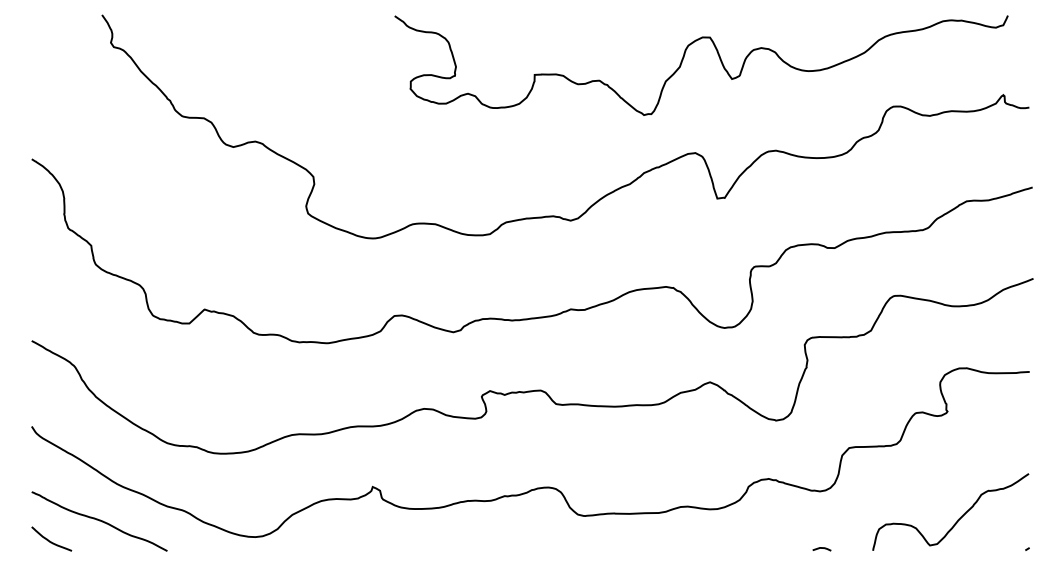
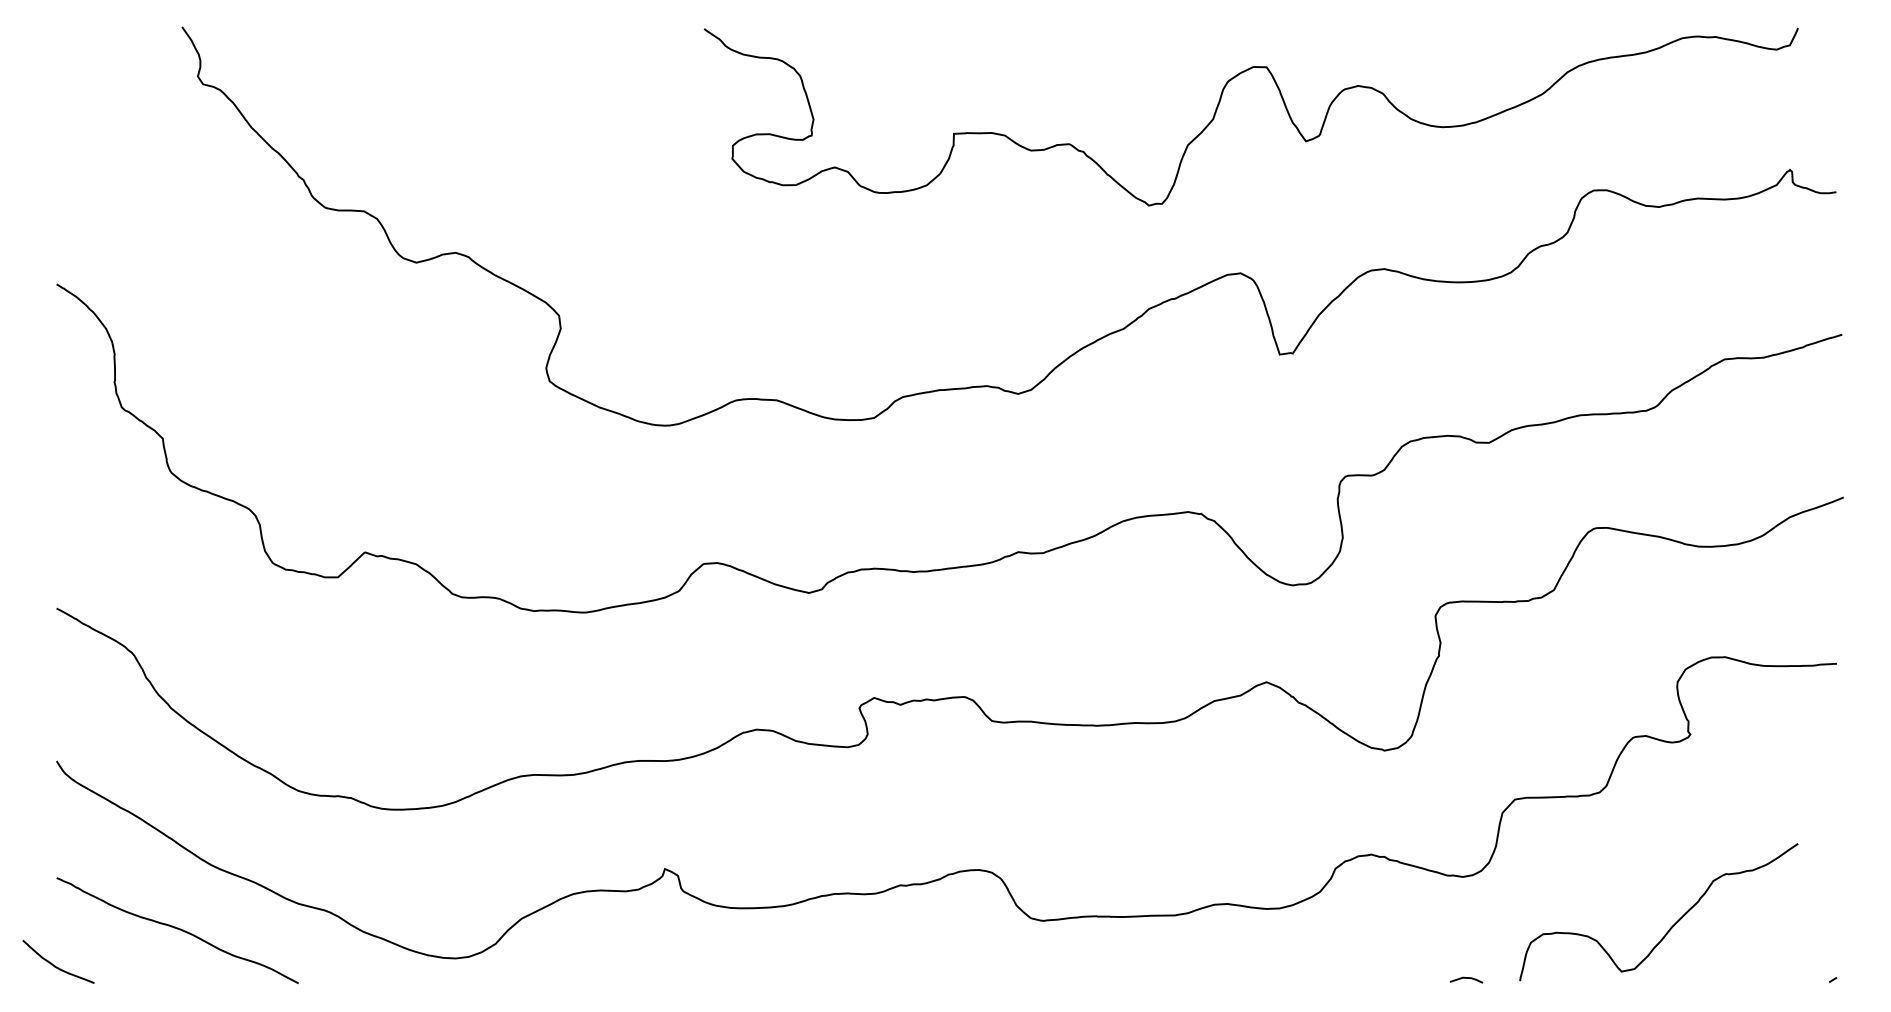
curve: (958, 518) -> (1672, 923), moved
curve: (50, 540) -> (56, 964), moved

